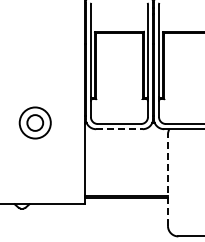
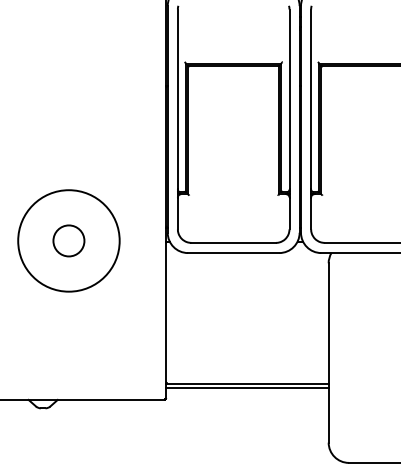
circle: (35, 122) -> (69, 239), size x1.67
line: (119, 129) -> (233, 253), dashed -> solid
line: (167, 180) -> (327, 353), dashed -> solid

